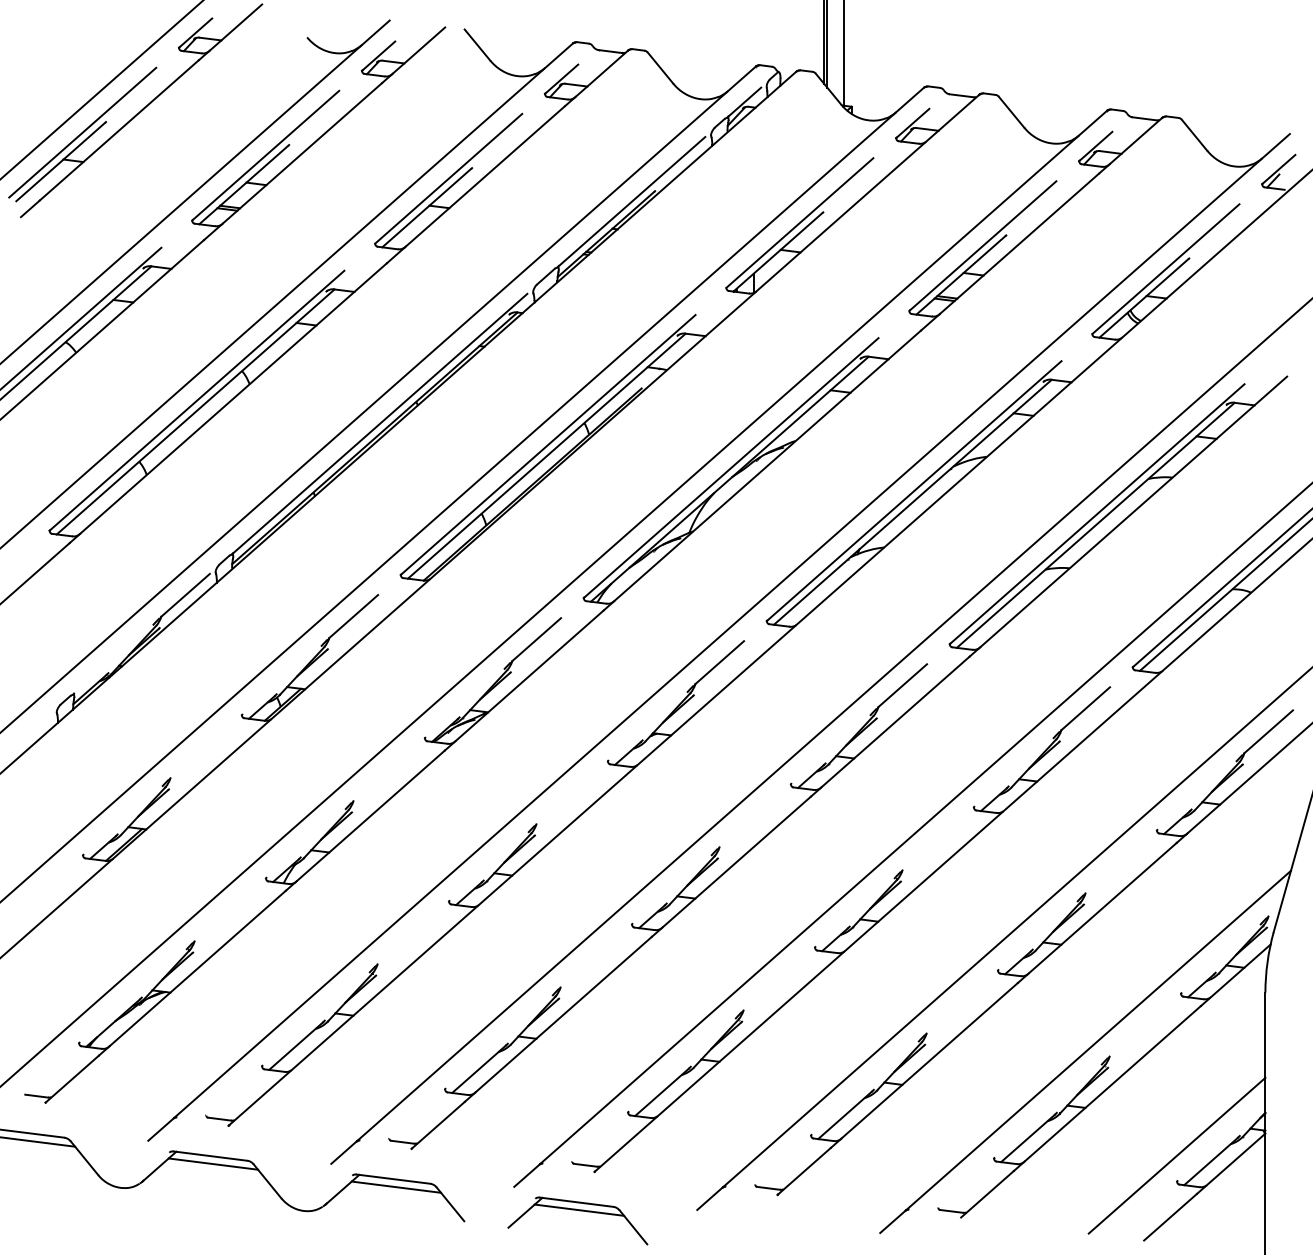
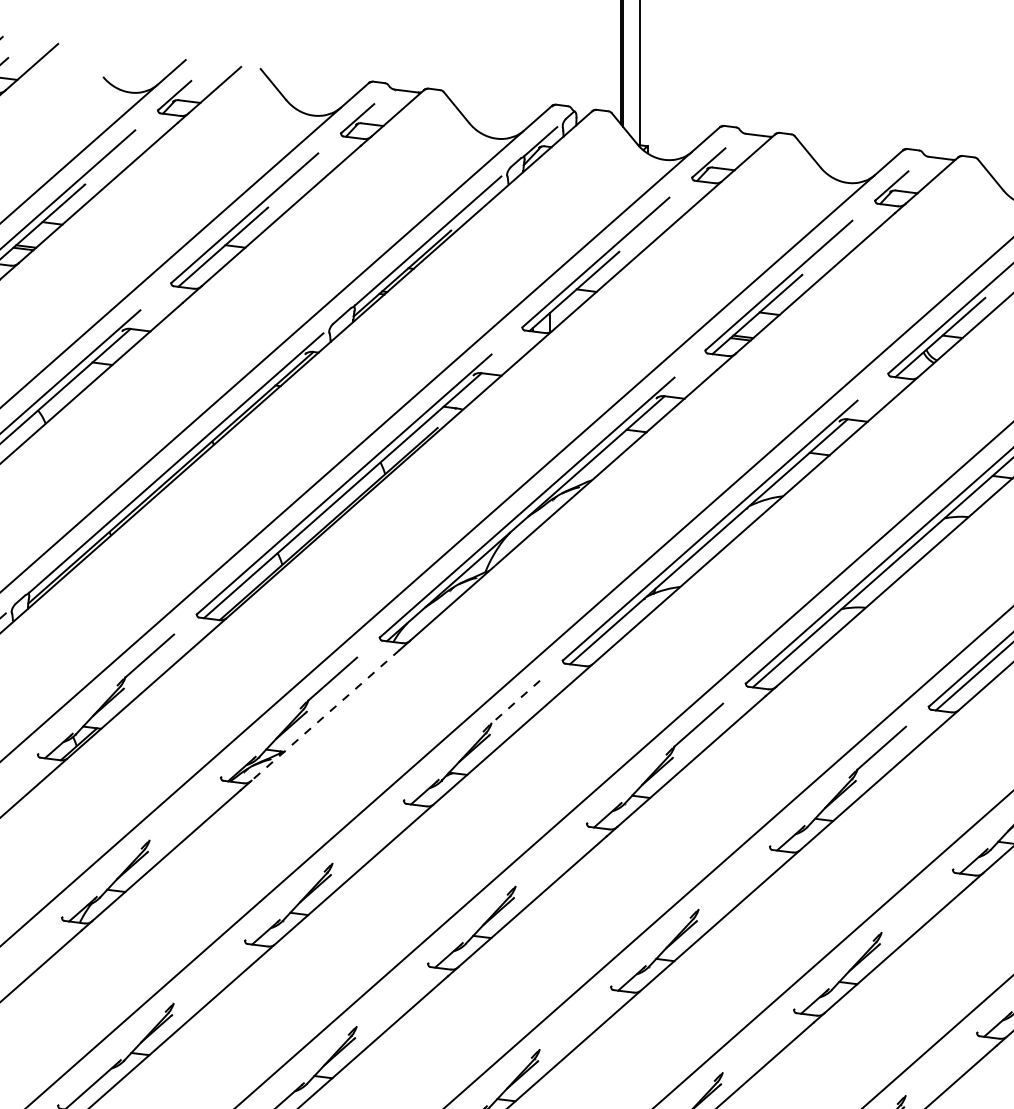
line: (719, 662) -> (515, 702), solid -> dashed
line: (529, 675) -> (325, 715), solid -> dashed

